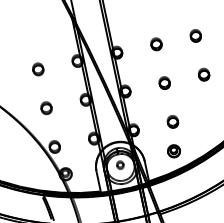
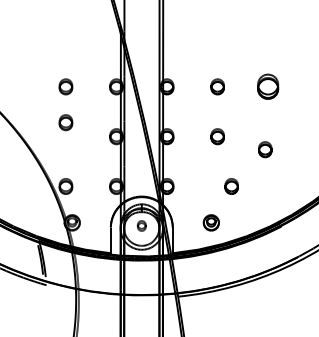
part: (195, 35) -> (268, 86), size x1.6
part: (204, 74) -> (265, 149), moved
part: (46, 108) -> (65, 122), moved
part: (172, 121) -> (231, 186), moved

